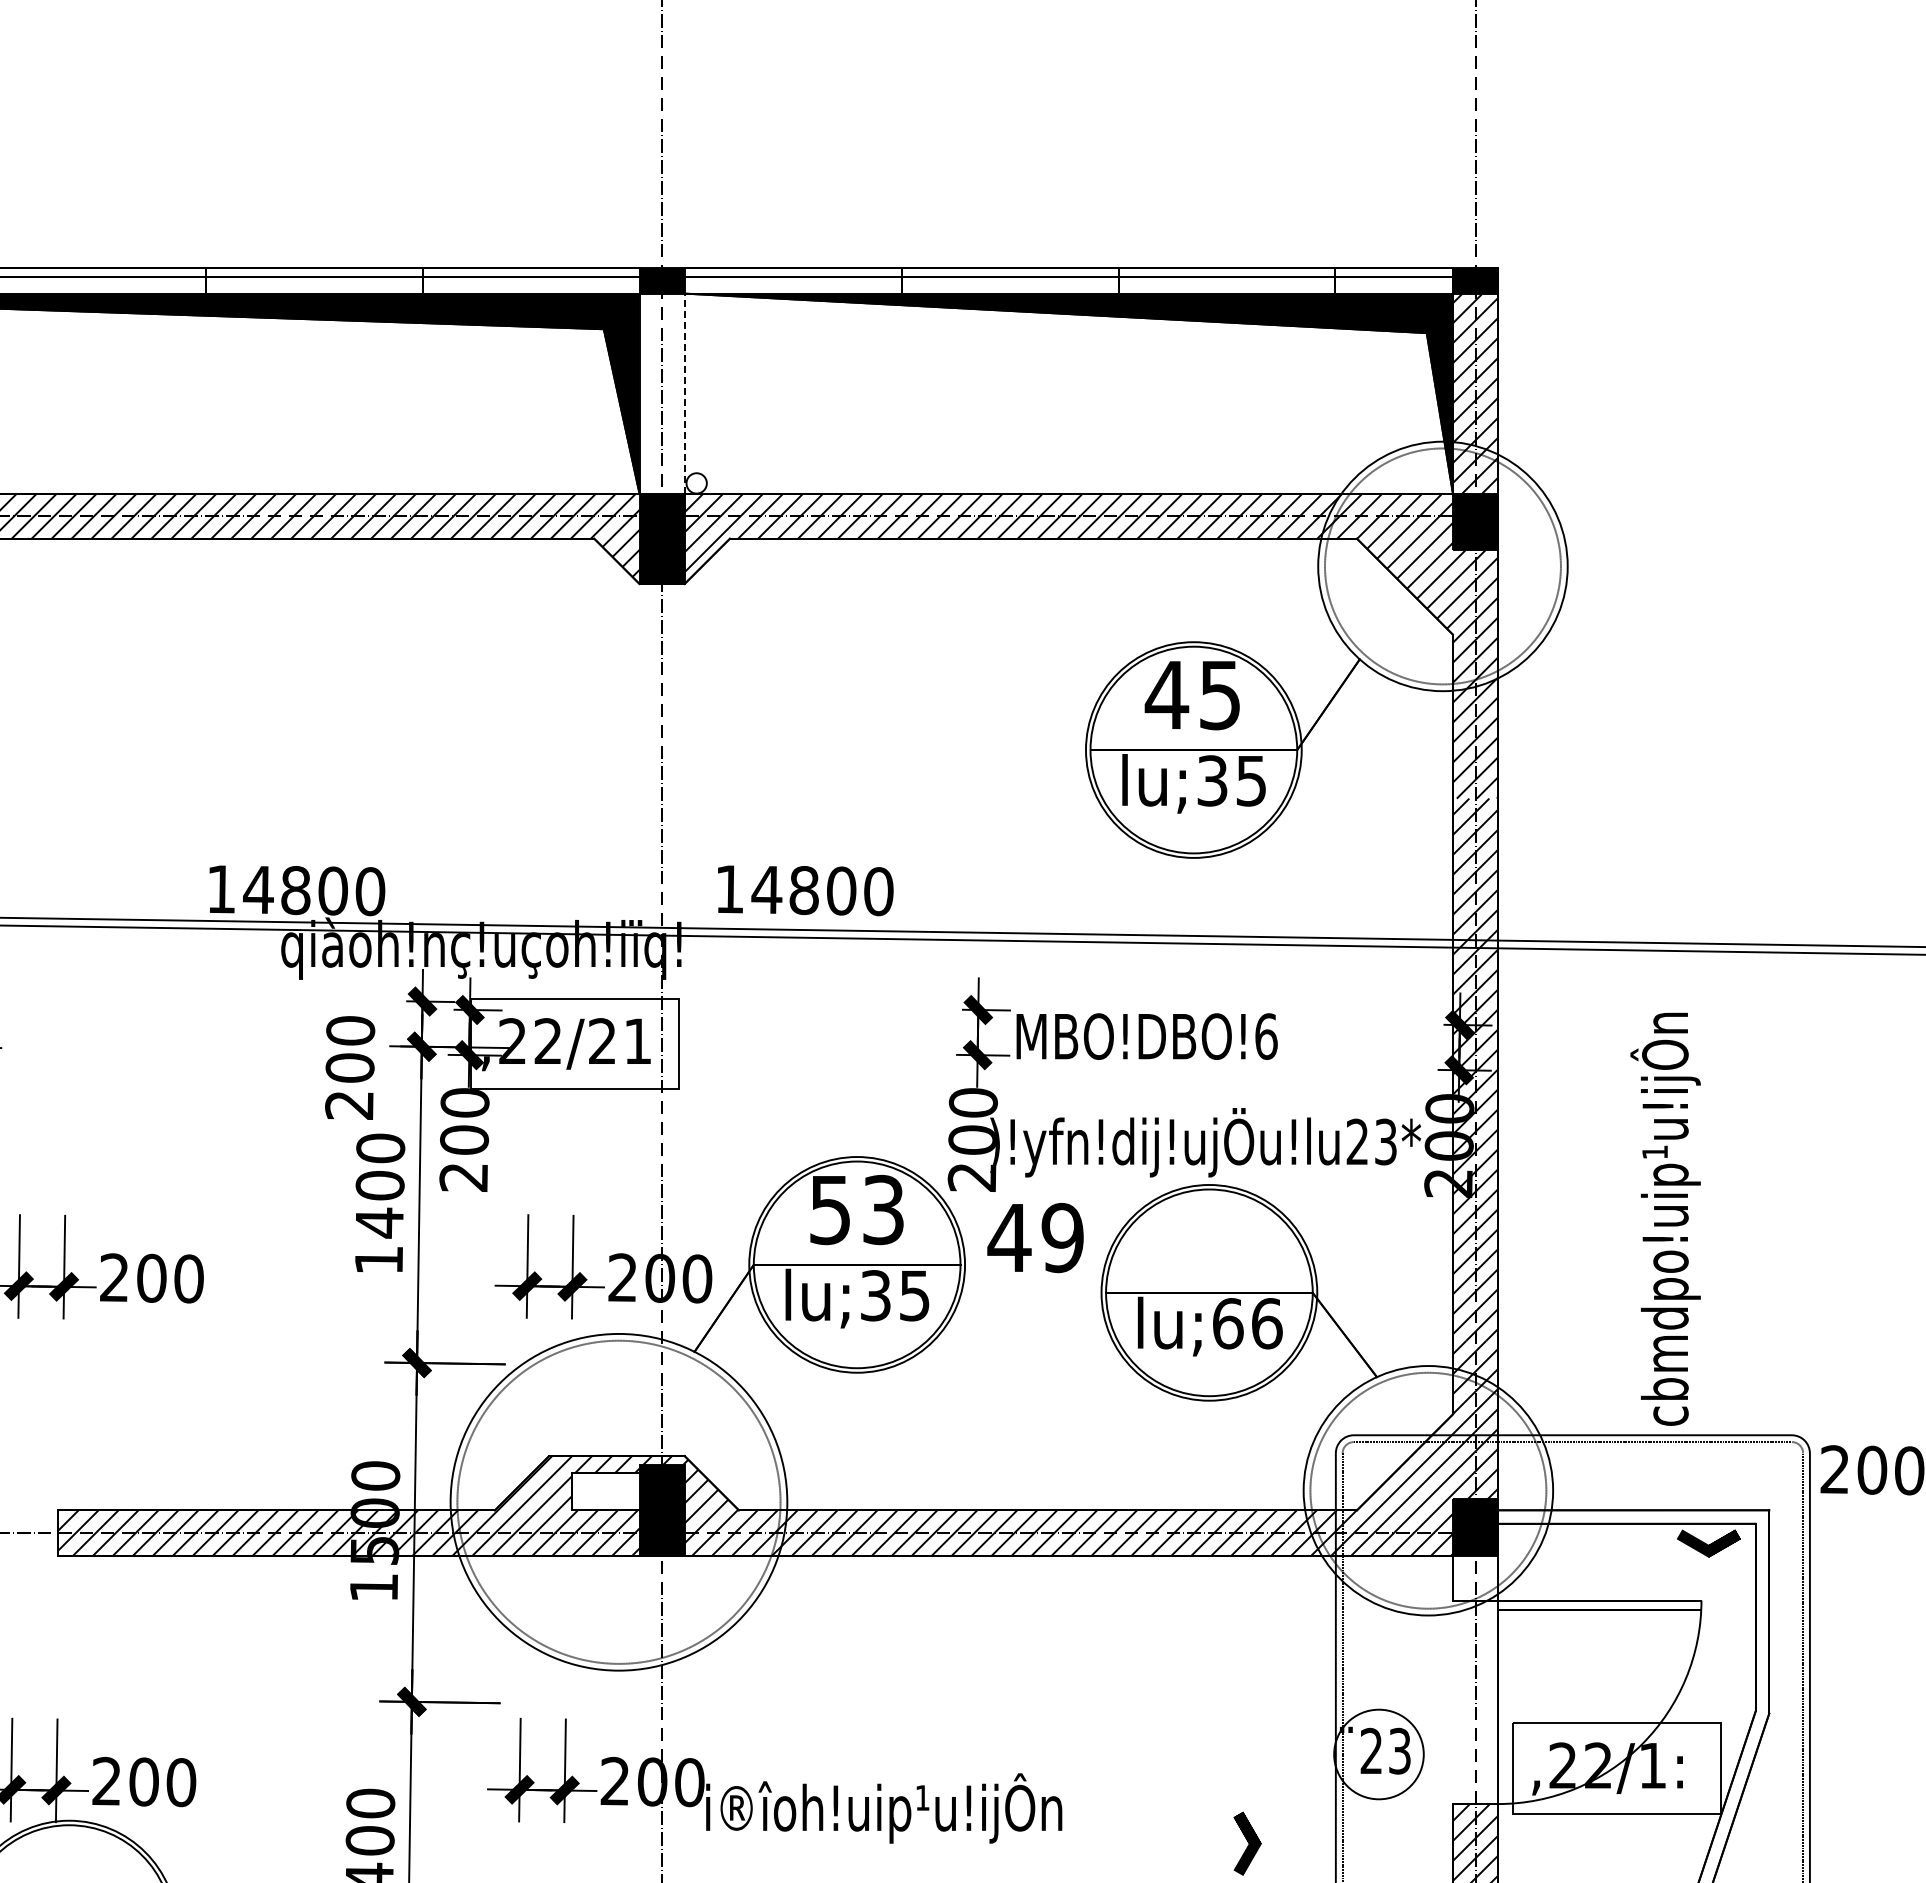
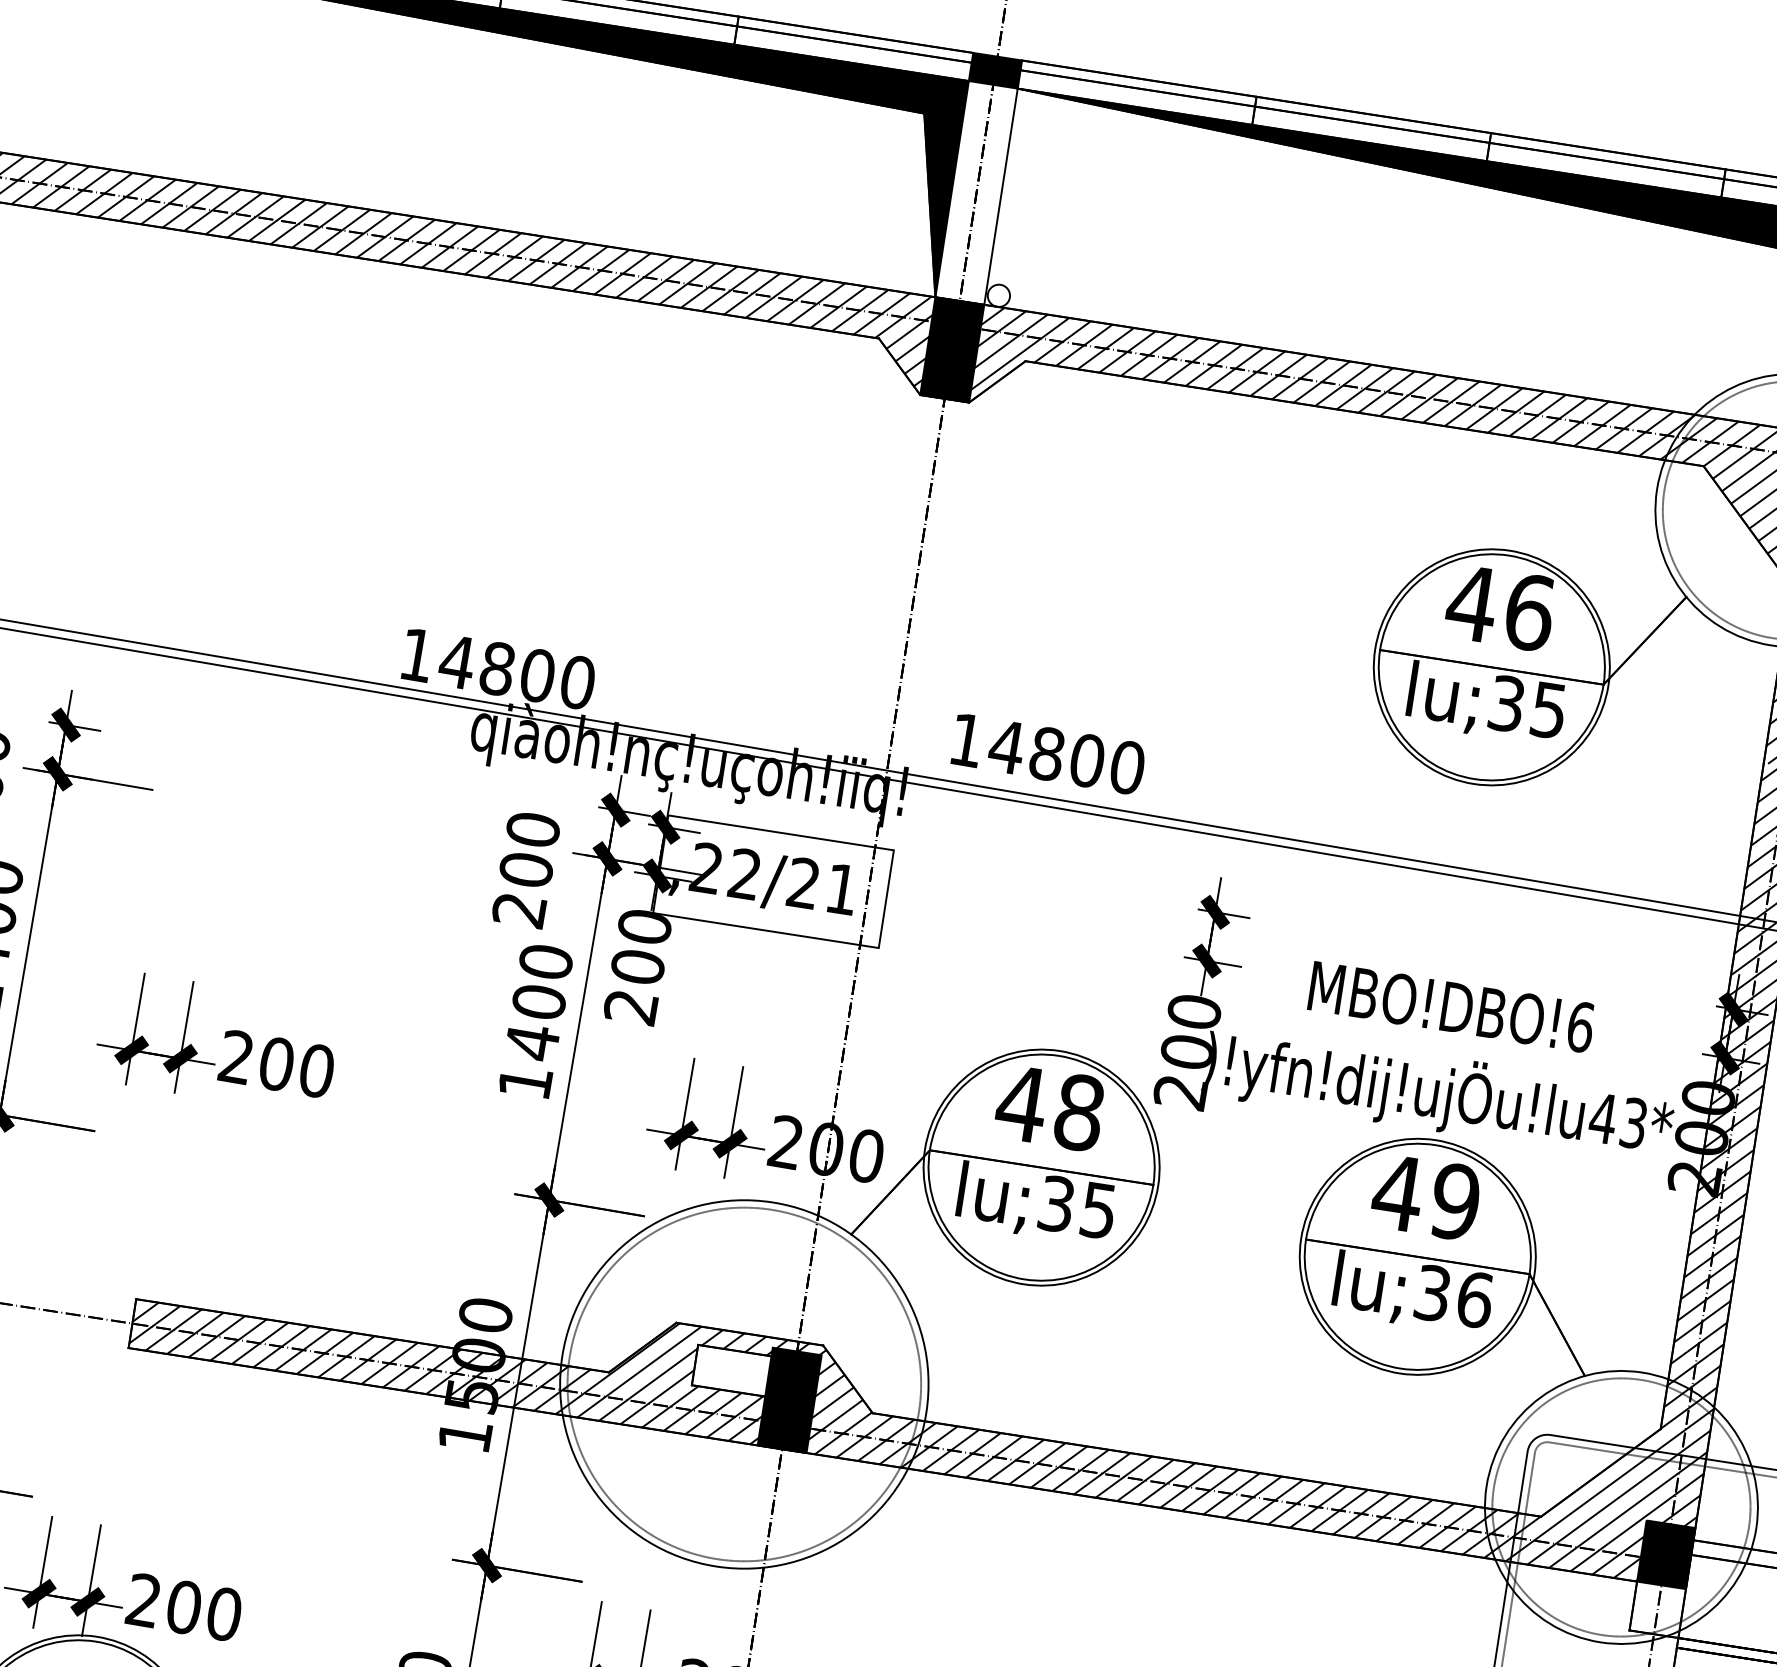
line: (684, 393) -> (1000, 196), dashed -> solid
text: (1220, 695) -> (1529, 612), 45 -> 46
text: (1146, 1036) -> (1451, 1006), moved
text: (1357, 1141) -> (1603, 1117), )!yfn!dij!ujÖu!lu23* -> )!yfn!dij!ujÖu!lu43*
text: (856, 1210) -> (1050, 1108), 53 -> 48
text: (1035, 1238) -> (1425, 1197), moved
text: (1228, 1323) -> (1433, 1293), lu;66 -> lu;36

